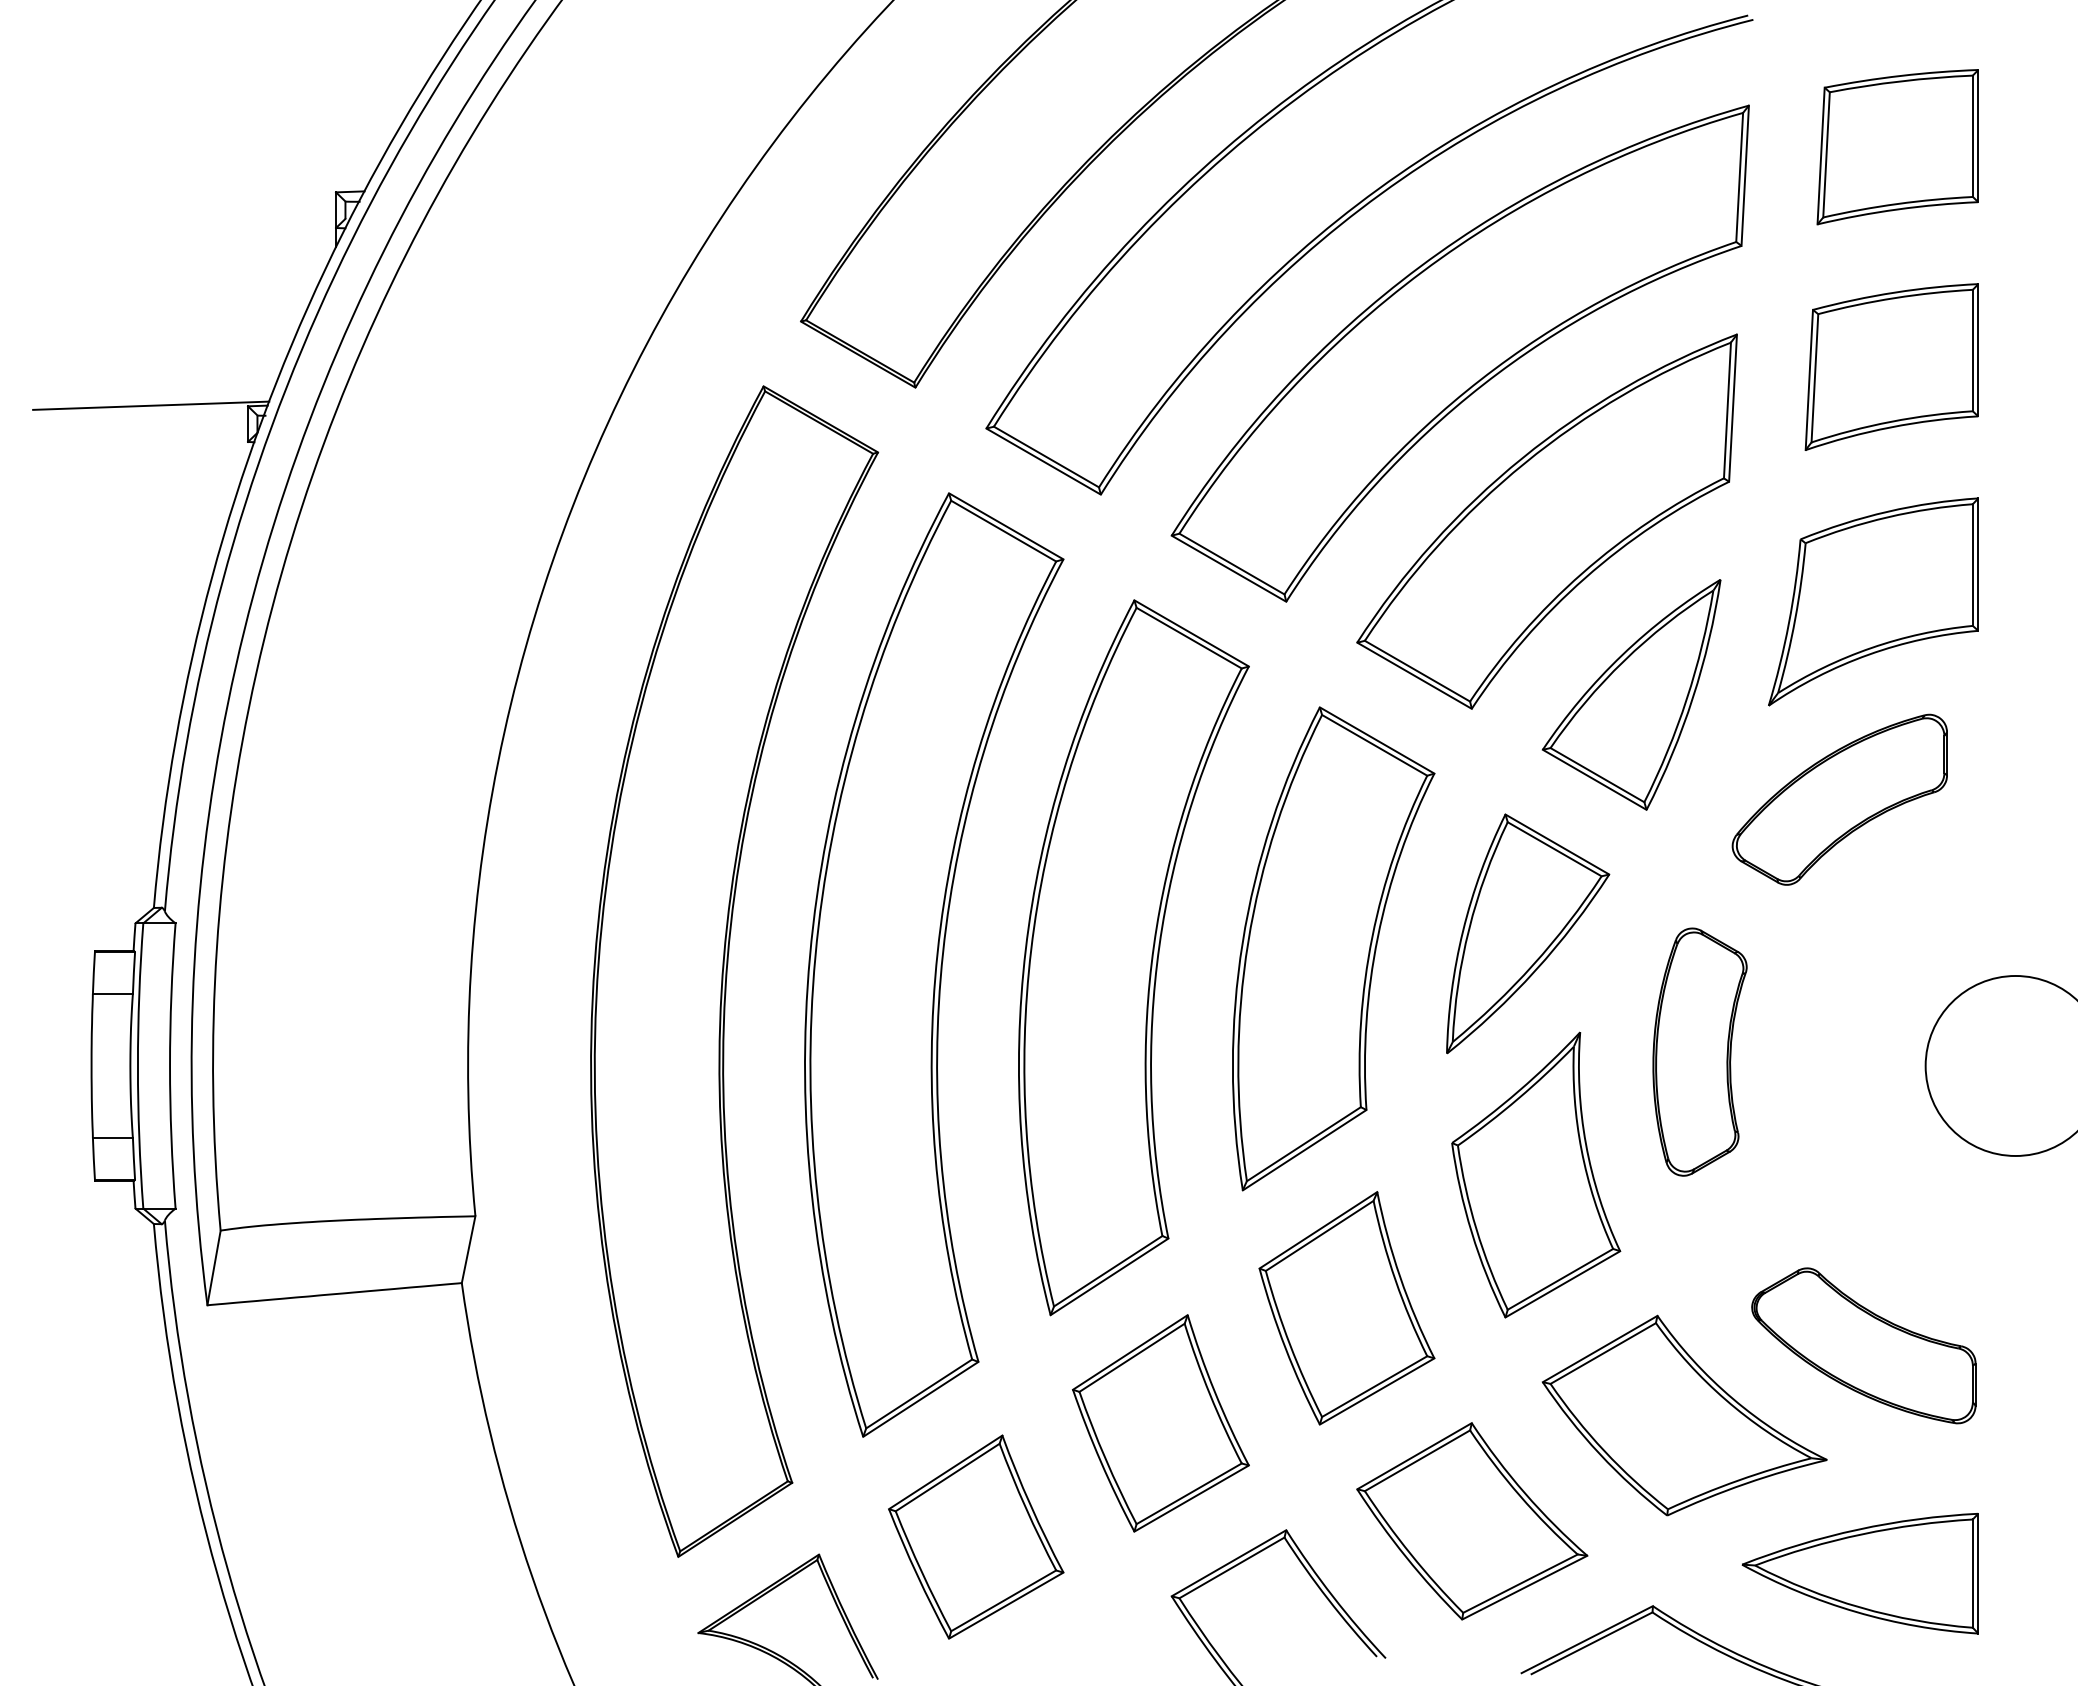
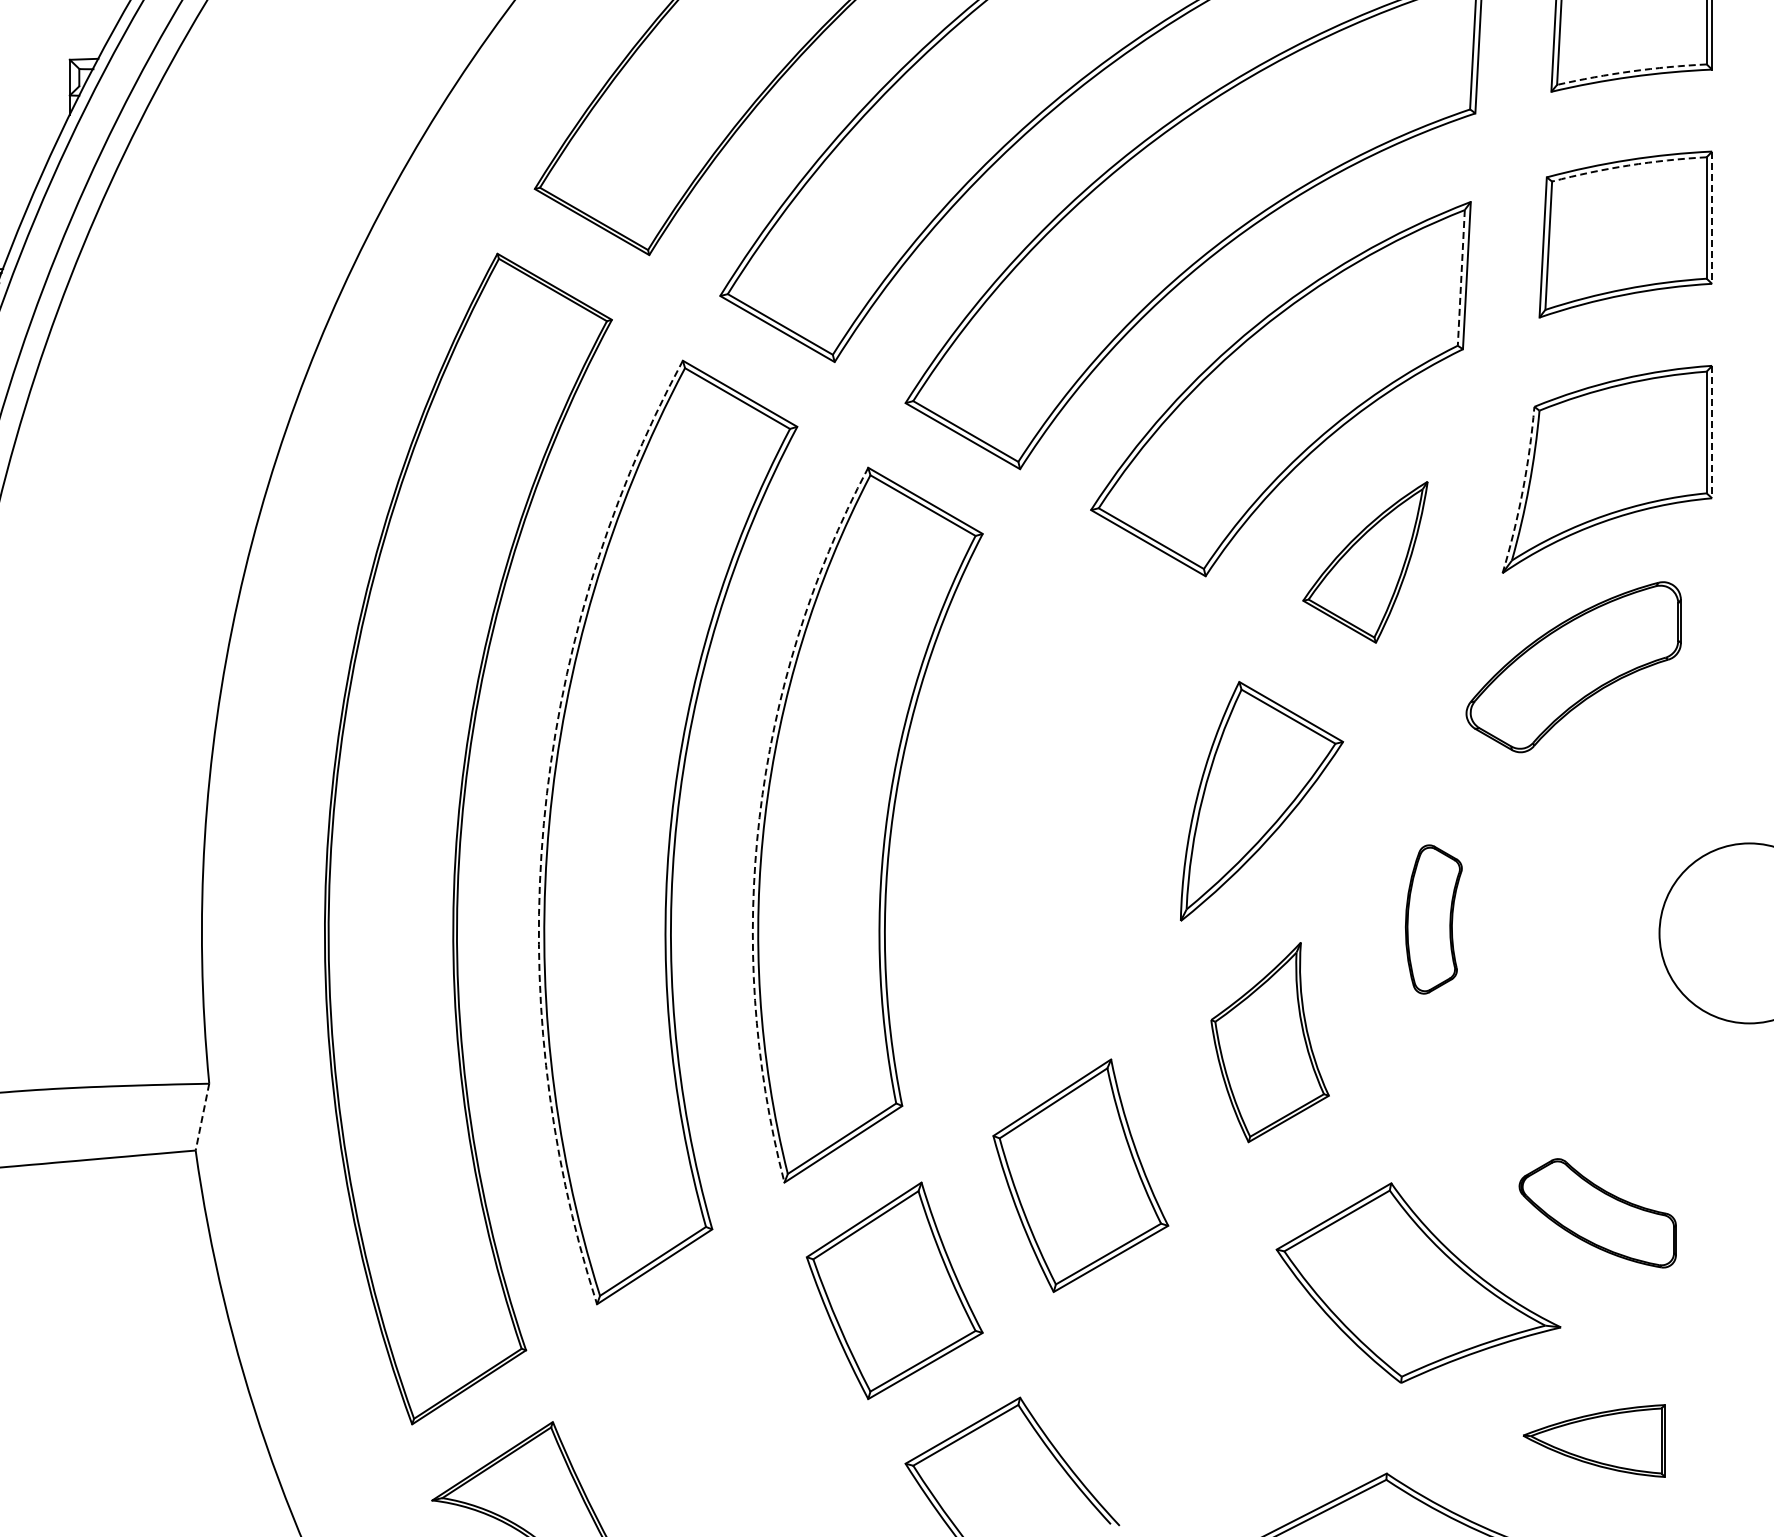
arc: (1897, 203) -> (1631, 70), solid -> dashed
arc: (1894, 298) -> (1628, 165), solid -> dashed
line: (1978, 350) -> (1712, 217), solid -> dashed
line: (1727, 410) -> (1461, 277), solid -> dashed
line: (1978, 565) -> (1712, 432), solid -> dashed
arc: (1788, 623) -> (1522, 490), solid -> dashed
part: (1631, 694) -> (1365, 561), size x0.7
part: (1333, 948) -> (1067, 815), removed
arc: (1025, 949) -> (759, 816), solid -> dashed
arc: (810, 956) -> (544, 823), solid -> dashed
part: (1699, 1051) -> (1433, 918), size x0.6
part: (1536, 1174) -> (1270, 1041), size x0.7
line: (468, 1250) -> (202, 1117), solid -> dashed
part: (1863, 1345) -> (1597, 1212), size x0.7
part: (1472, 1521) -> (1206, 1388), removed
part: (976, 1536) -> (710, 1403), removed
part: (1859, 1573) -> (1593, 1440), size x0.6

